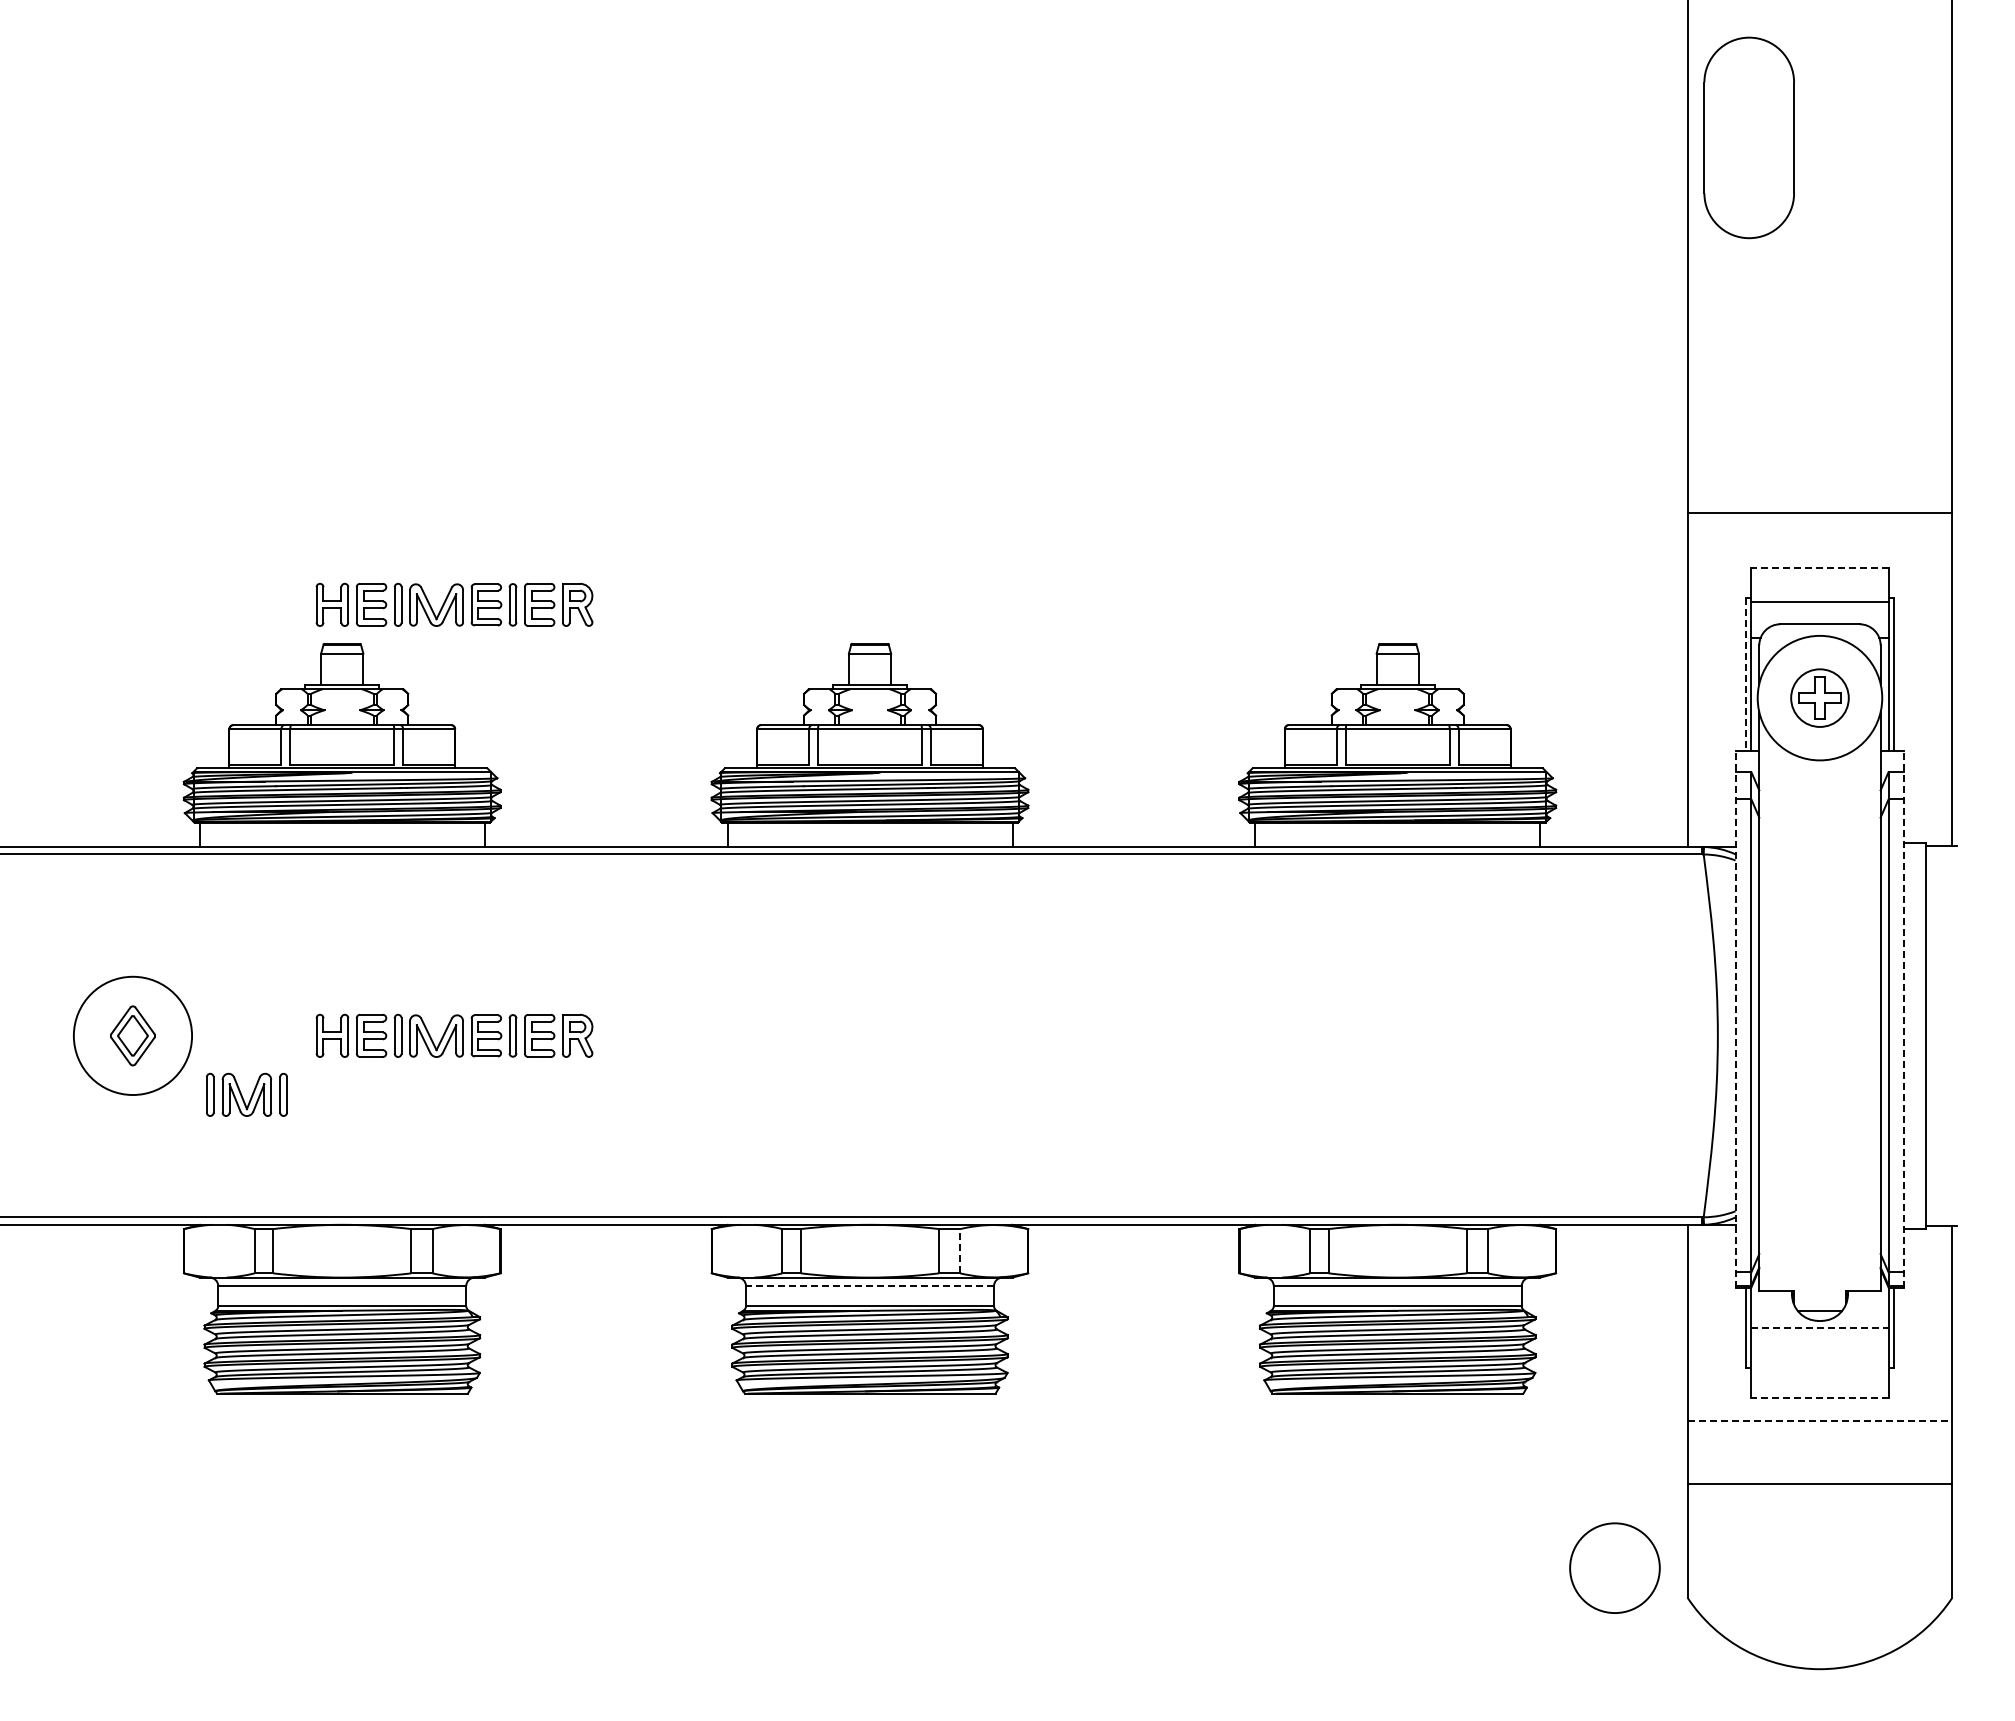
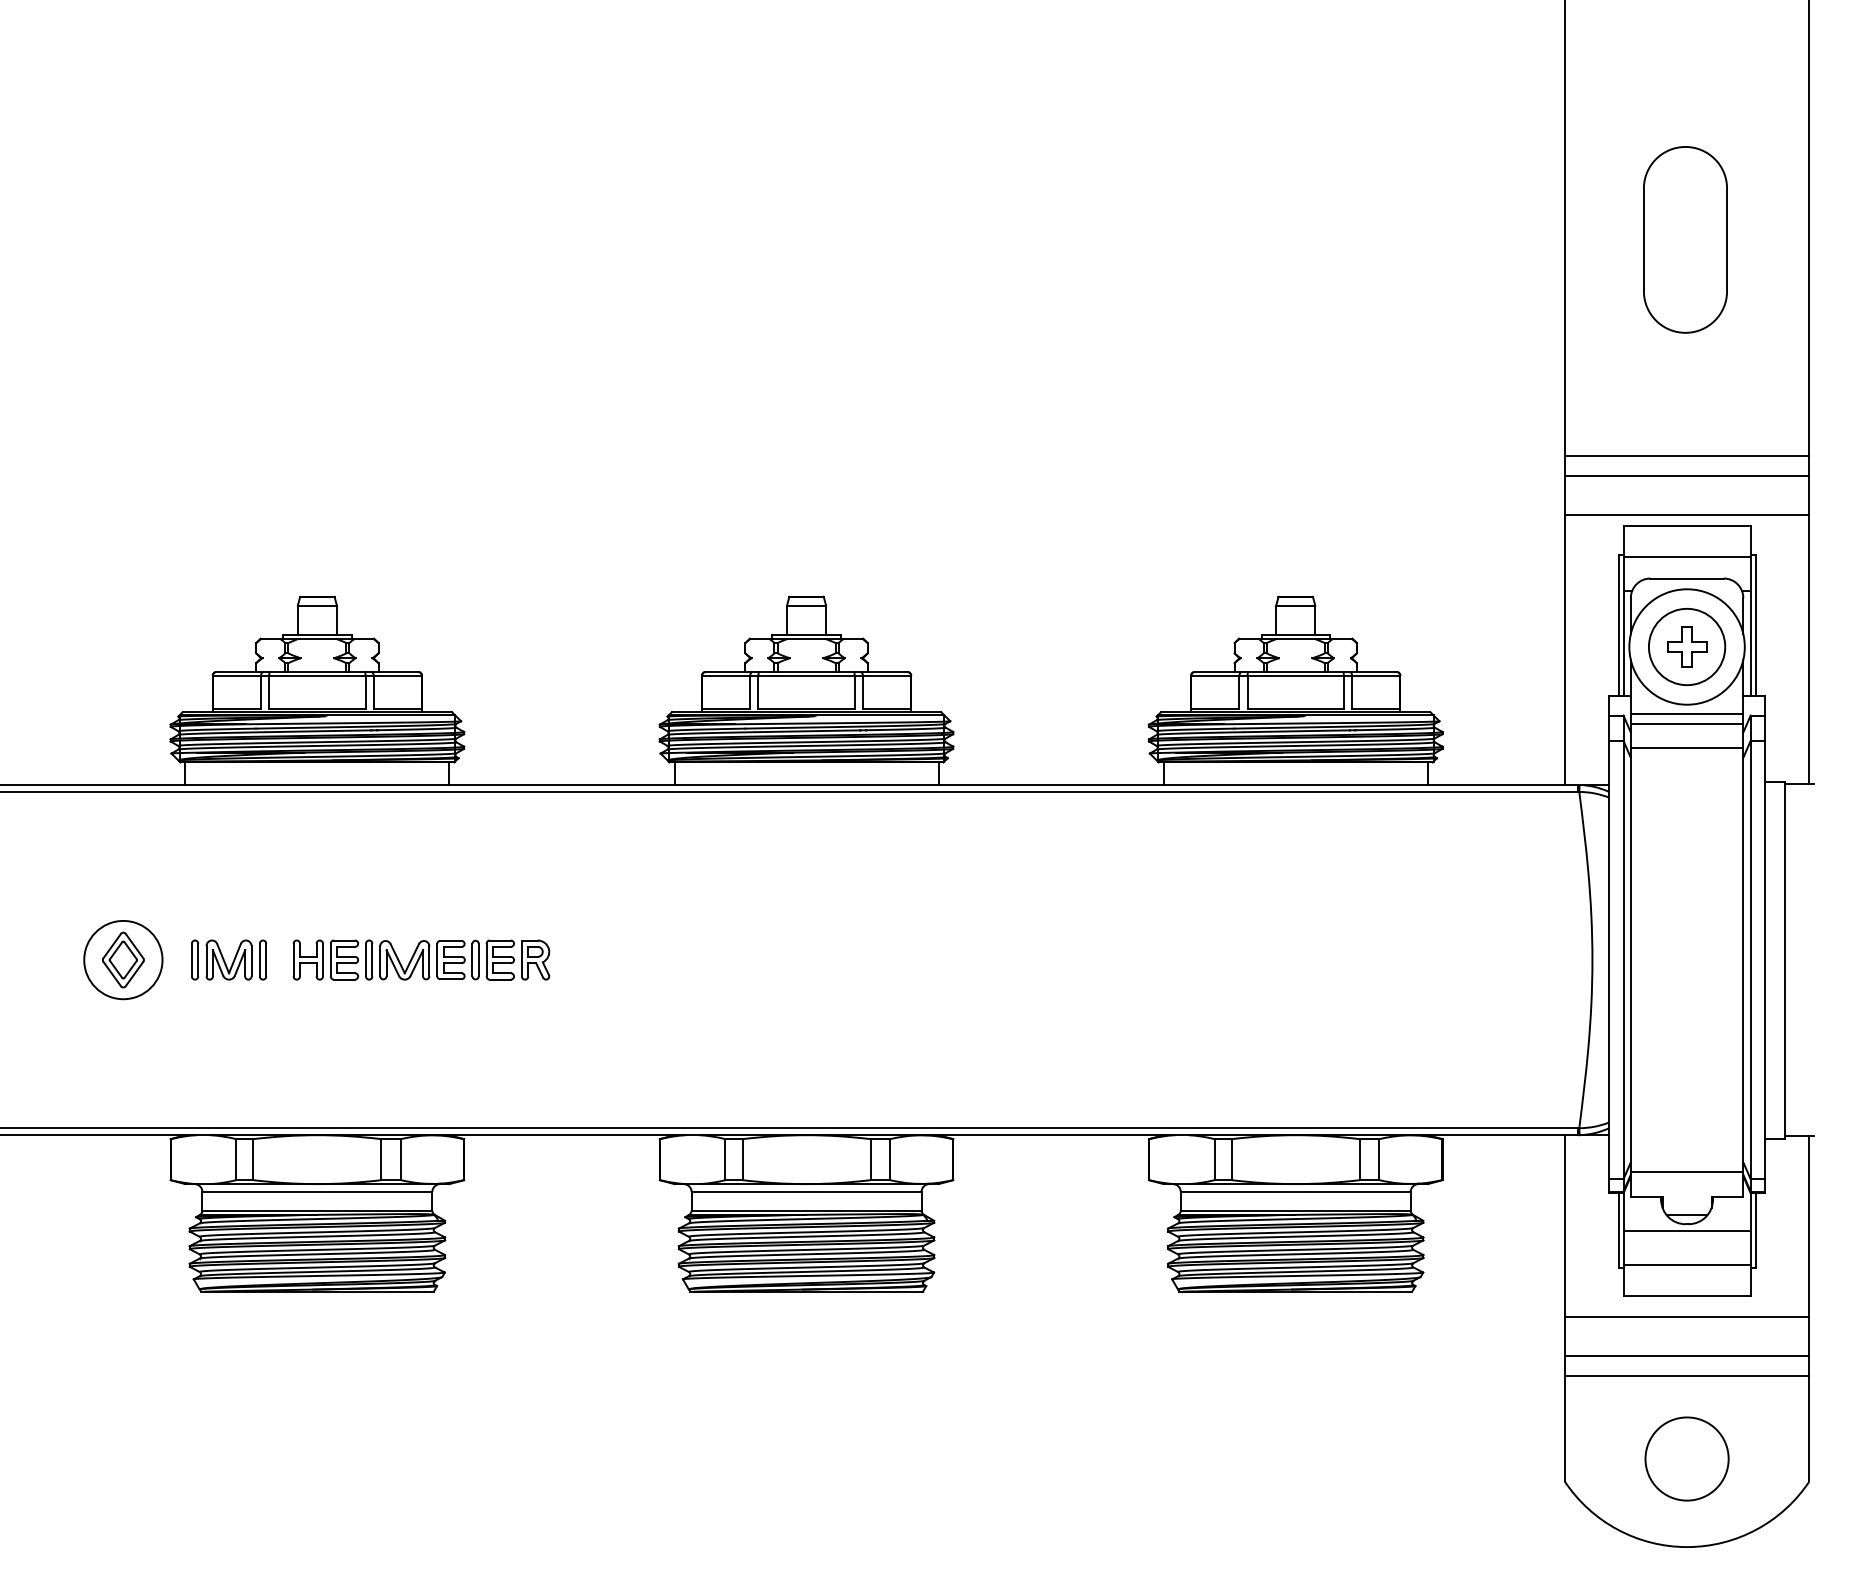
part: (1748, 137) -> (1684, 239), moved
line: (1819, 492) -> (1686, 456), added
line: (1819, 555) -> (1686, 514), added
line: (1819, 568) -> (1686, 526), dashed -> solid
part: (454, 604) -> (421, 560), removed
line: (1746, 675) -> (1618, 626), dashed -> solid
circle: (1819, 697) -> (1686, 646), size x1.43
line: (1819, 770) -> (1686, 714), added
line: (1819, 781) -> (1686, 724), added
line: (1819, 807) -> (1686, 748), added
line: (1735, 1018) -> (1608, 943), dashed -> solid
line: (1904, 1018) -> (1765, 943), dashed -> solid
circle: (132, 1035) -> (122, 959), size x0.71
part: (246, 1094) -> (228, 959), moved
line: (960, 1250) -> (890, 1158), dashed -> solid
line: (1819, 1264) -> (1686, 1171), added
line: (869, 1286) -> (806, 1192), dashed -> solid
line: (1819, 1328) -> (1686, 1231), dashed -> solid
line: (1819, 1364) -> (1686, 1264), added
line: (1819, 1398) -> (1686, 1296), dashed -> solid
line: (1819, 1421) -> (1686, 1317), dashed -> solid
line: (1819, 1463) -> (1686, 1356), added
circle: (1614, 1567) -> (1686, 1458), moved

